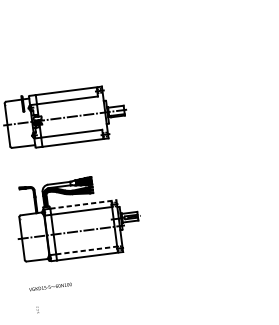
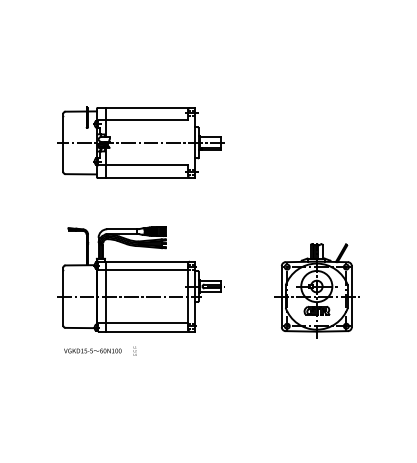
line: (83, 204) -> (150, 261), dashed -> solid
part: (208, 210) -> (316, 290), added
line: (86, 250) -> (147, 323), dashed -> solid
text: (50, 286) -> (92, 350), moved
text: (37, 309) -> (134, 350), moved

